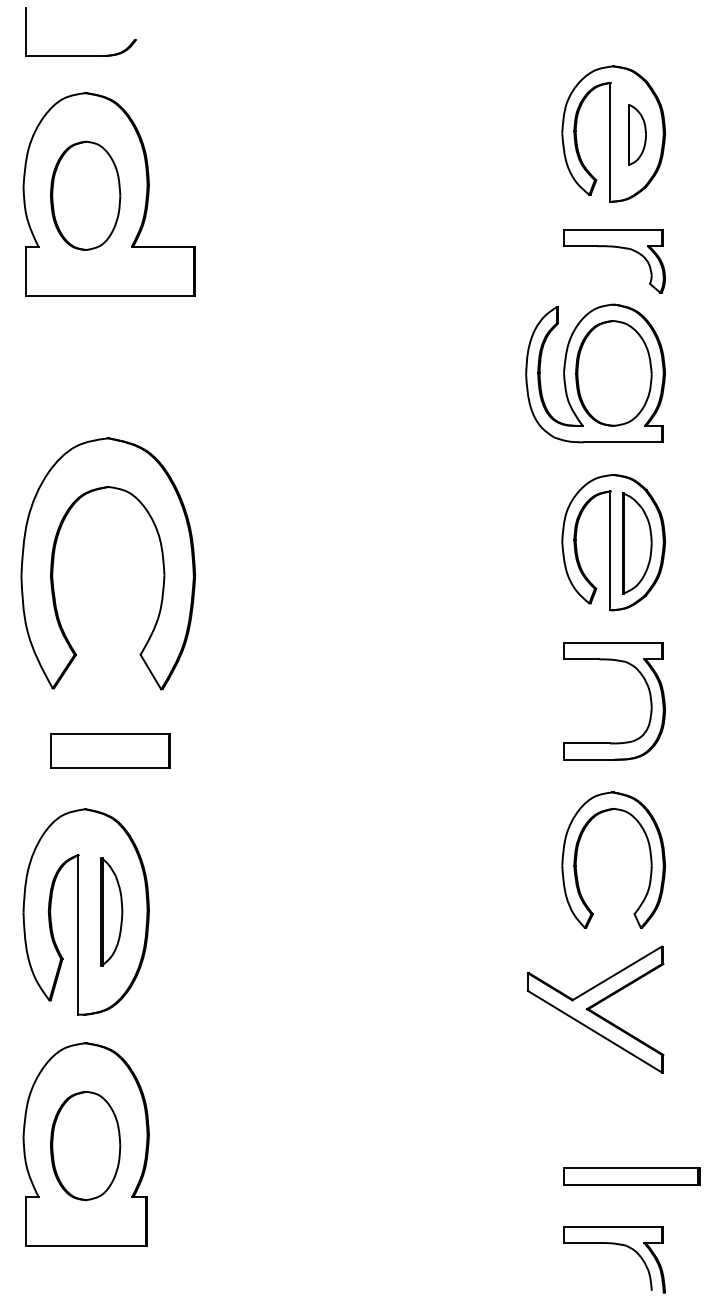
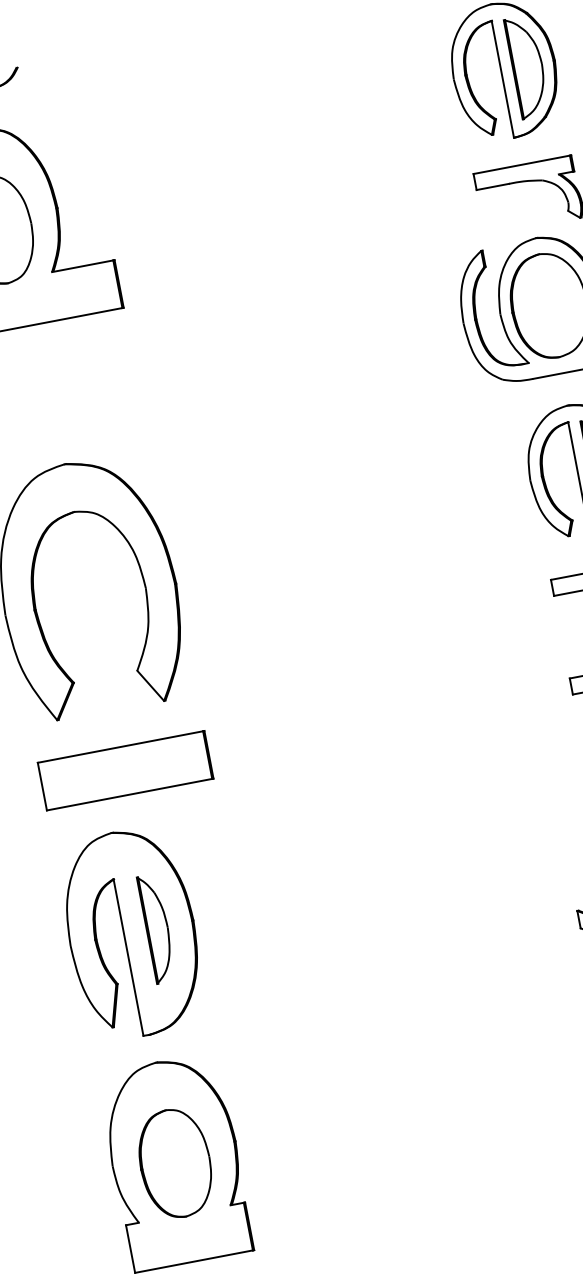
part: (637, 134) -> (527, 66), size x1.67
part: (110, 750) -> (125, 770), size x1.43

